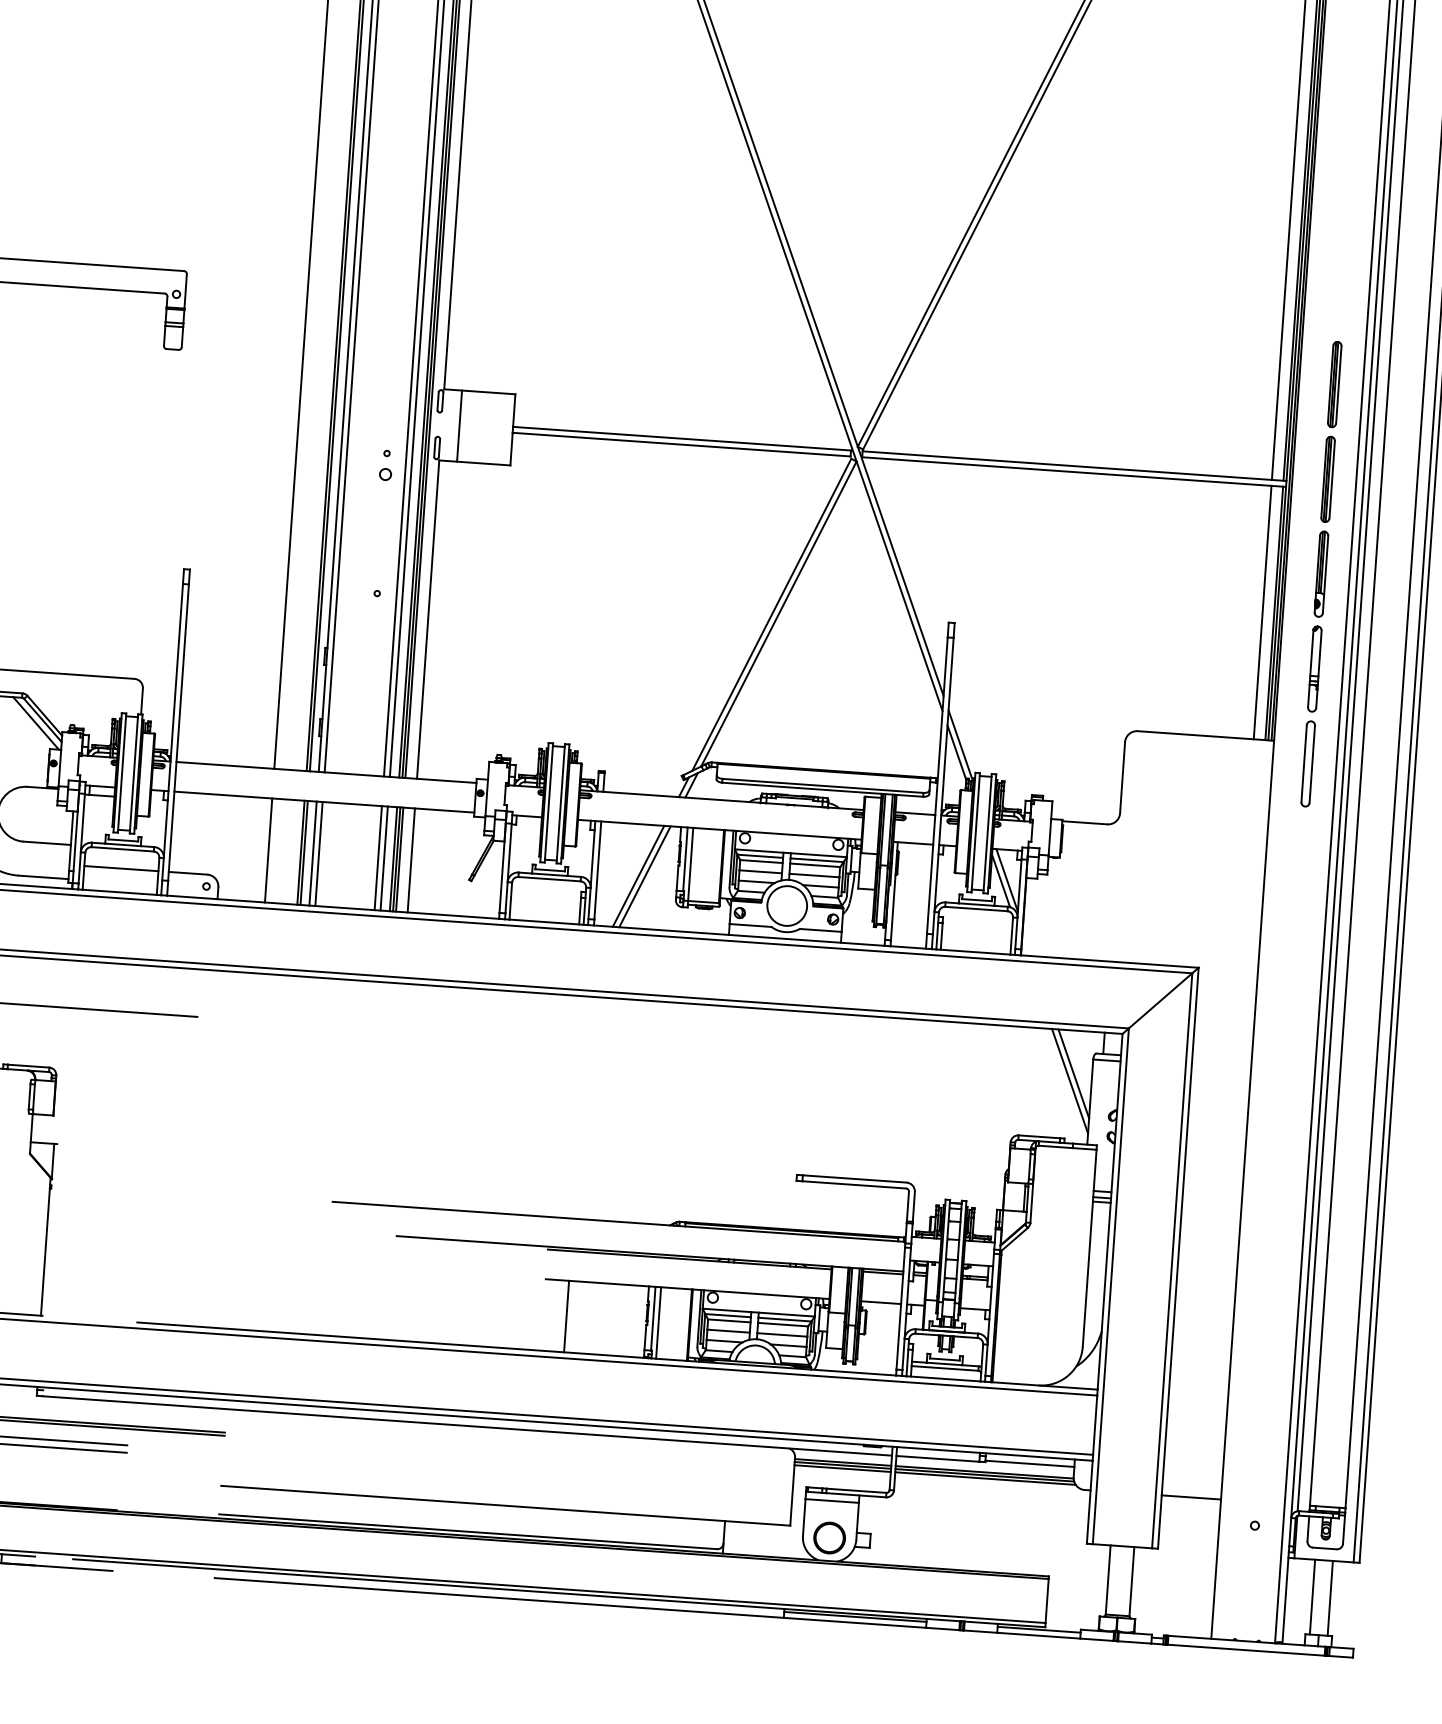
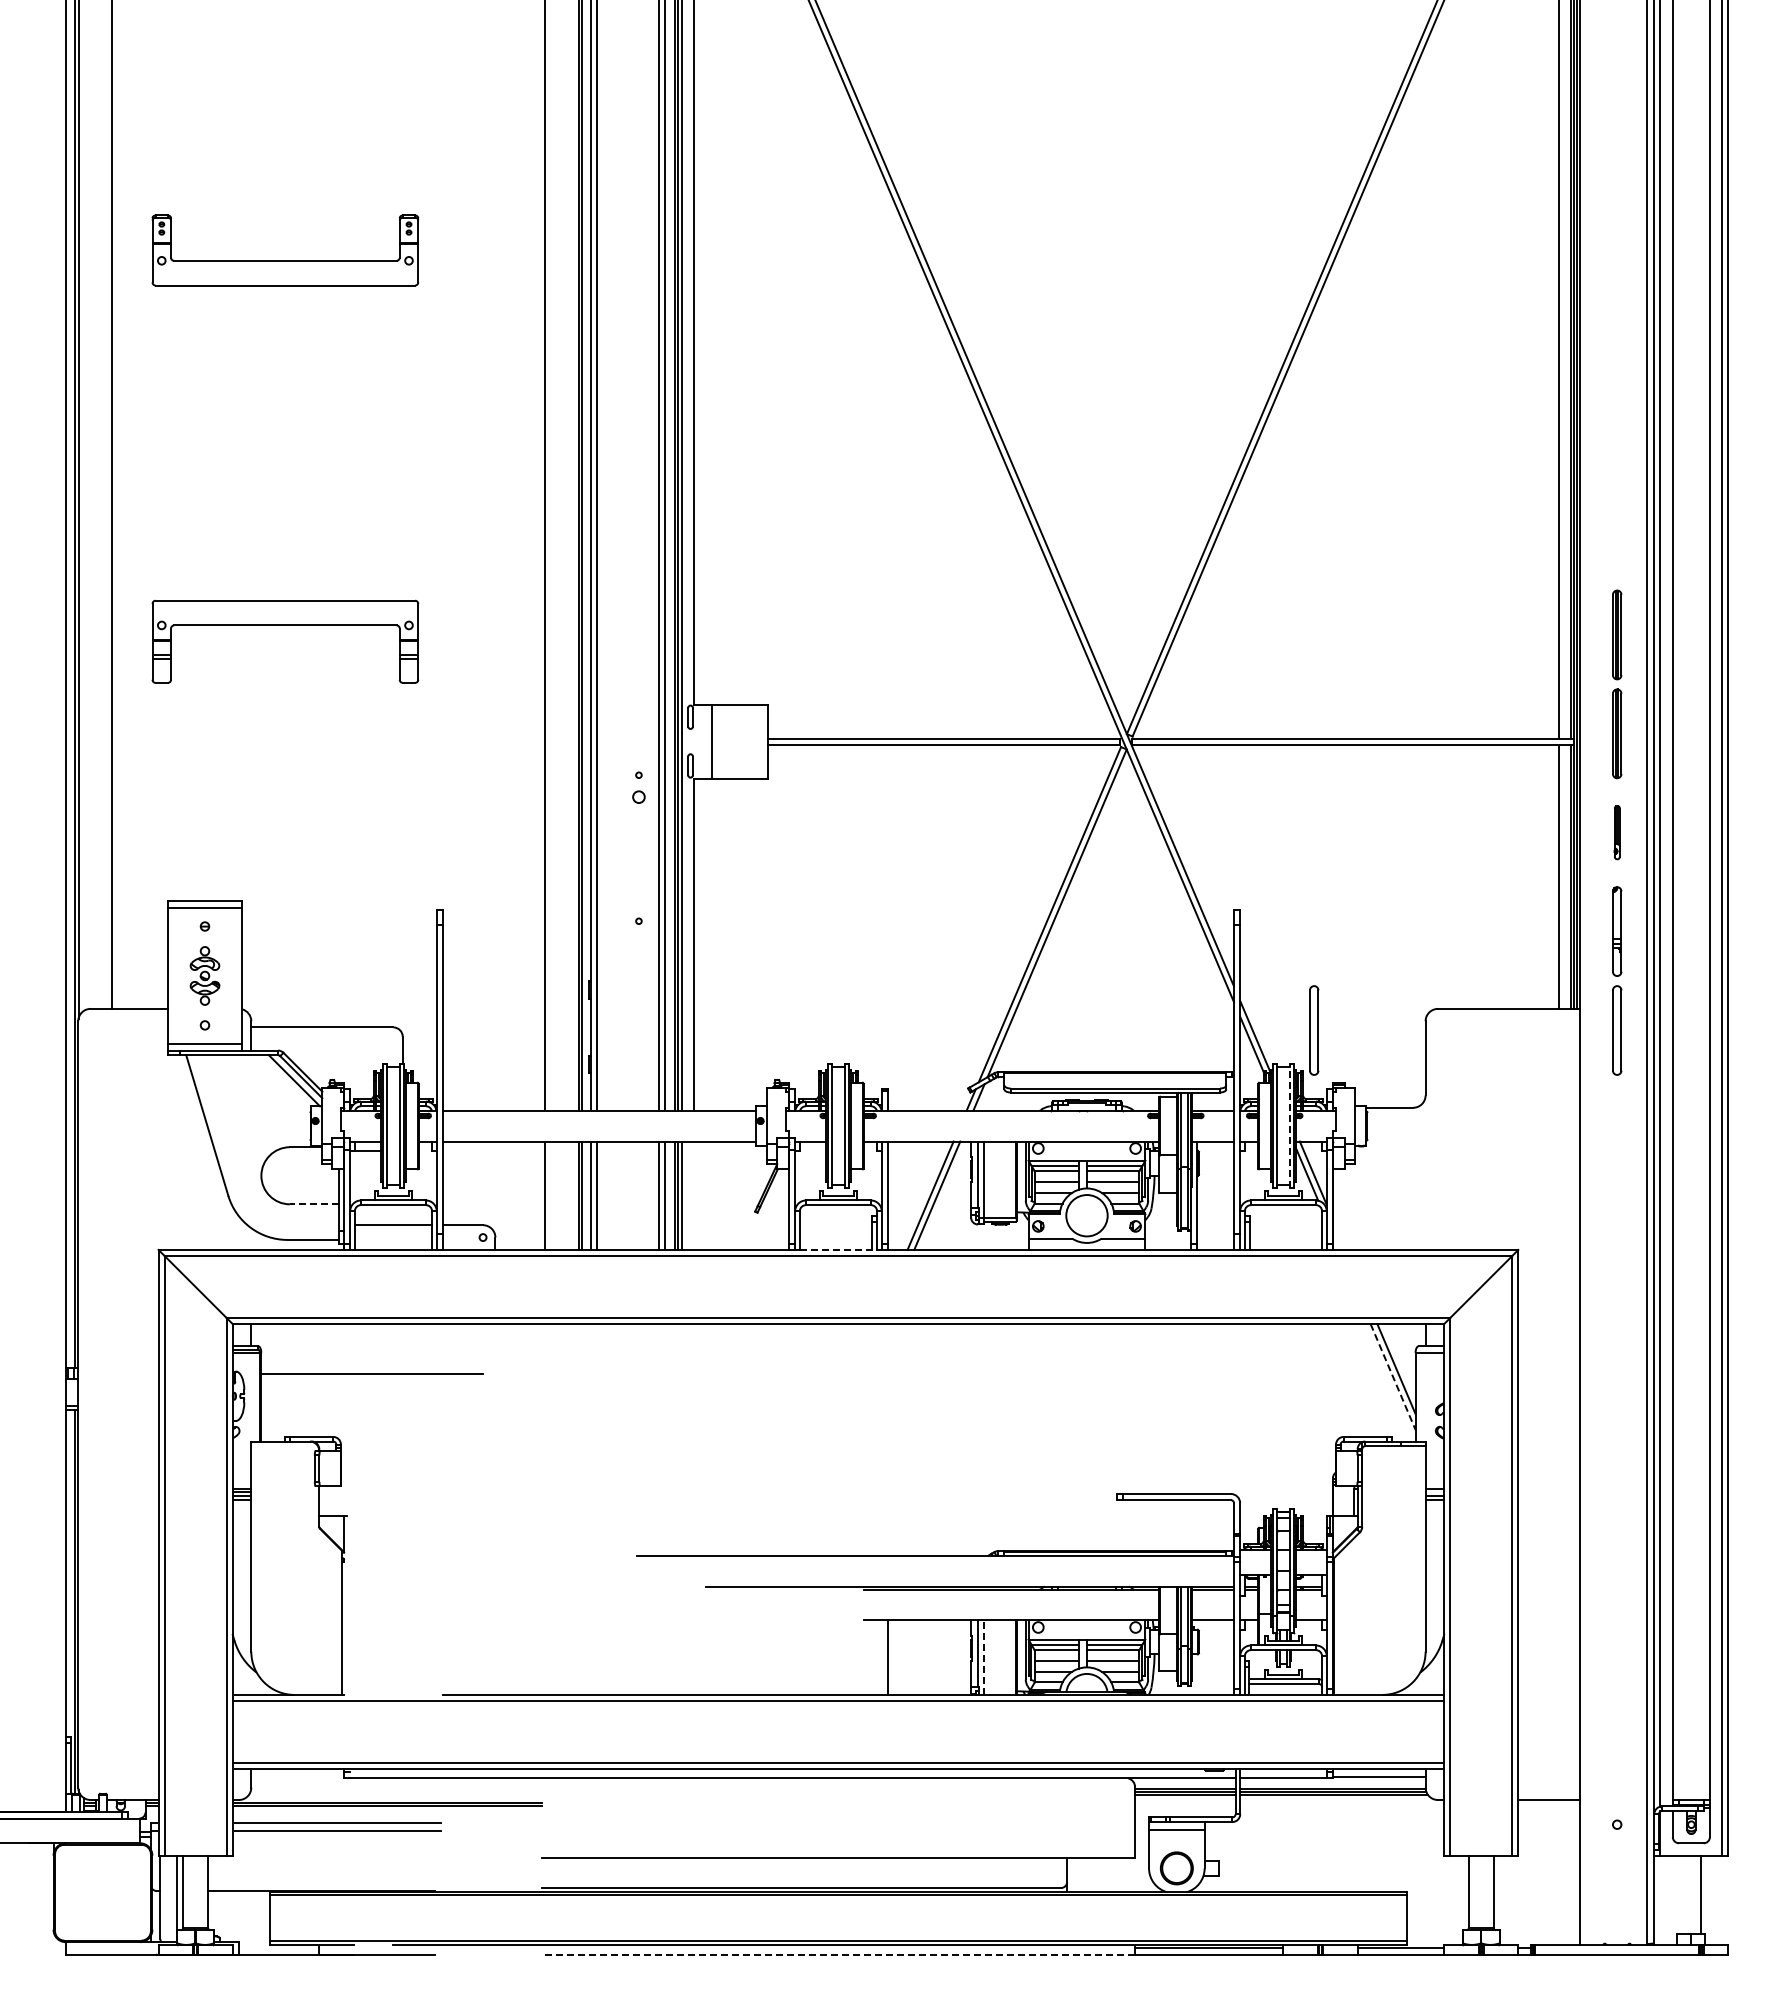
part: (1321, 574) -> (1617, 832), size x0.6
part: (1017, 743) -> (1314, 1030), added
line: (987, 833) -> (1289, 1125), solid -> dashed
line: (47, 843) -> (314, 1204), solid -> dashed
line: (411, 860) -> (693, 1195), removed
line: (546, 921) -> (838, 1249), solid -> dashed
line: (1070, 1081) -> (1393, 1377), solid -> dashed
line: (658, 1322) -> (983, 1657), solid -> dashed
line: (499, 1597) -> (838, 1954), solid -> dashed
line: (1312, 1597) -> (1682, 1894), removed

